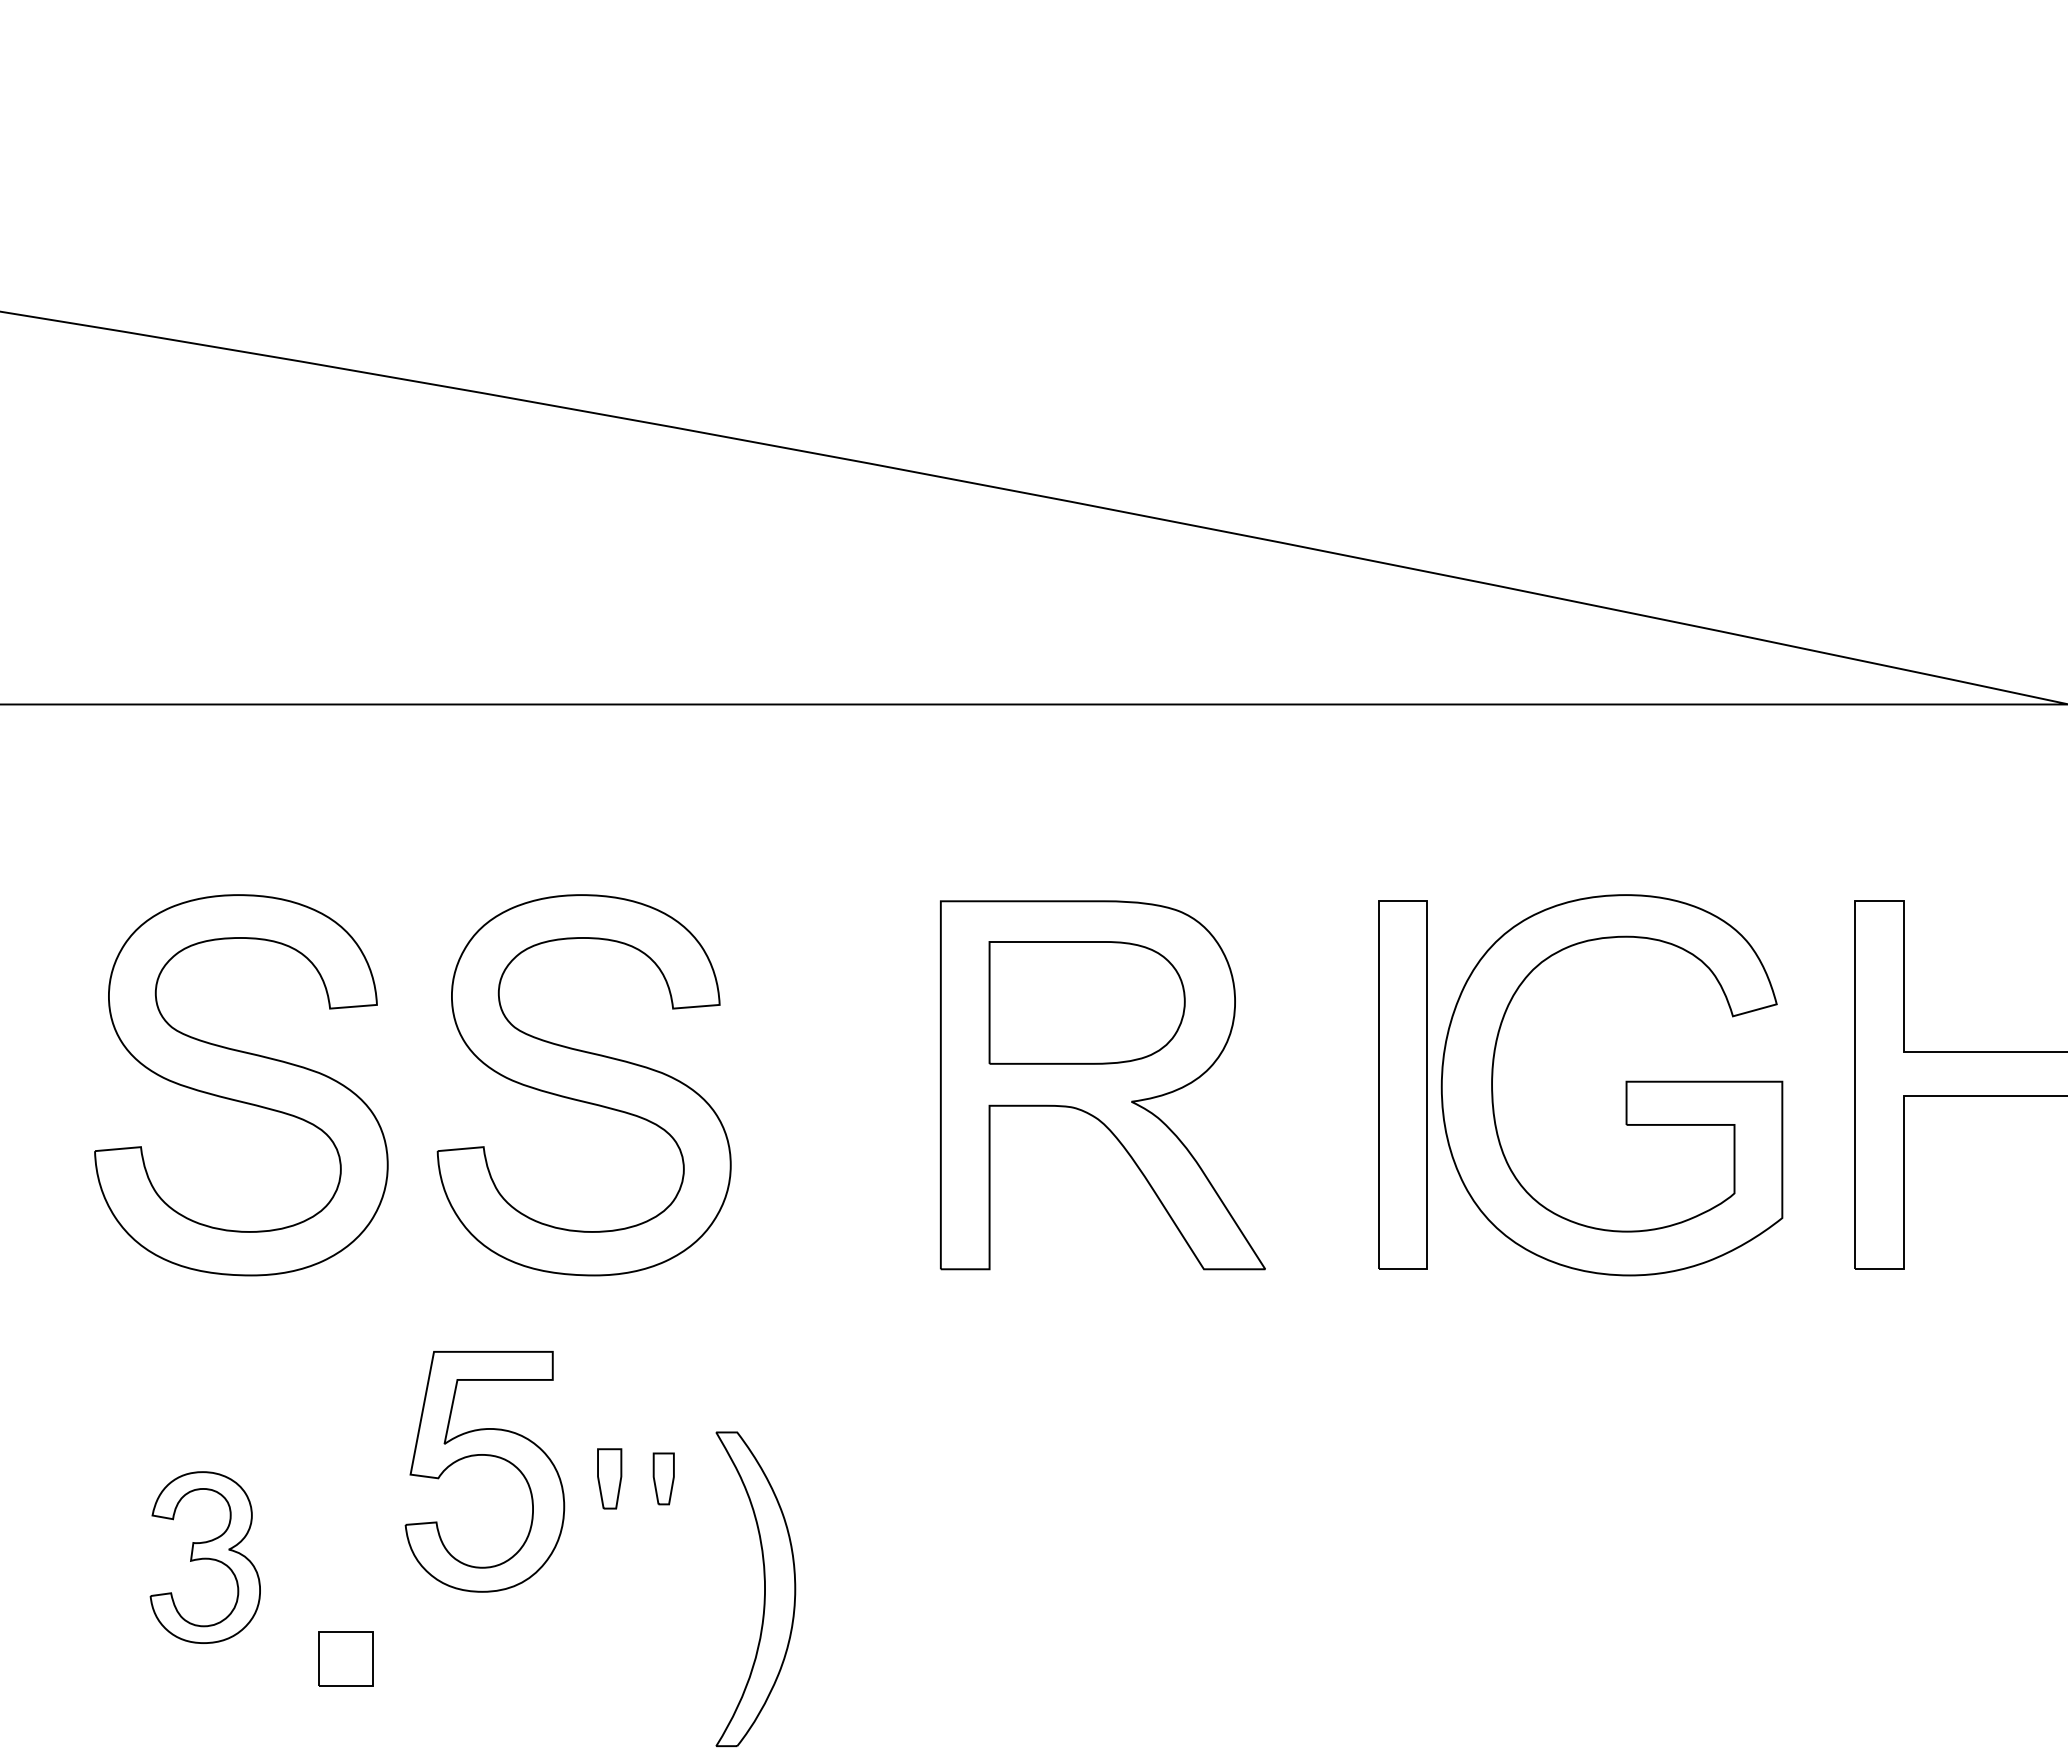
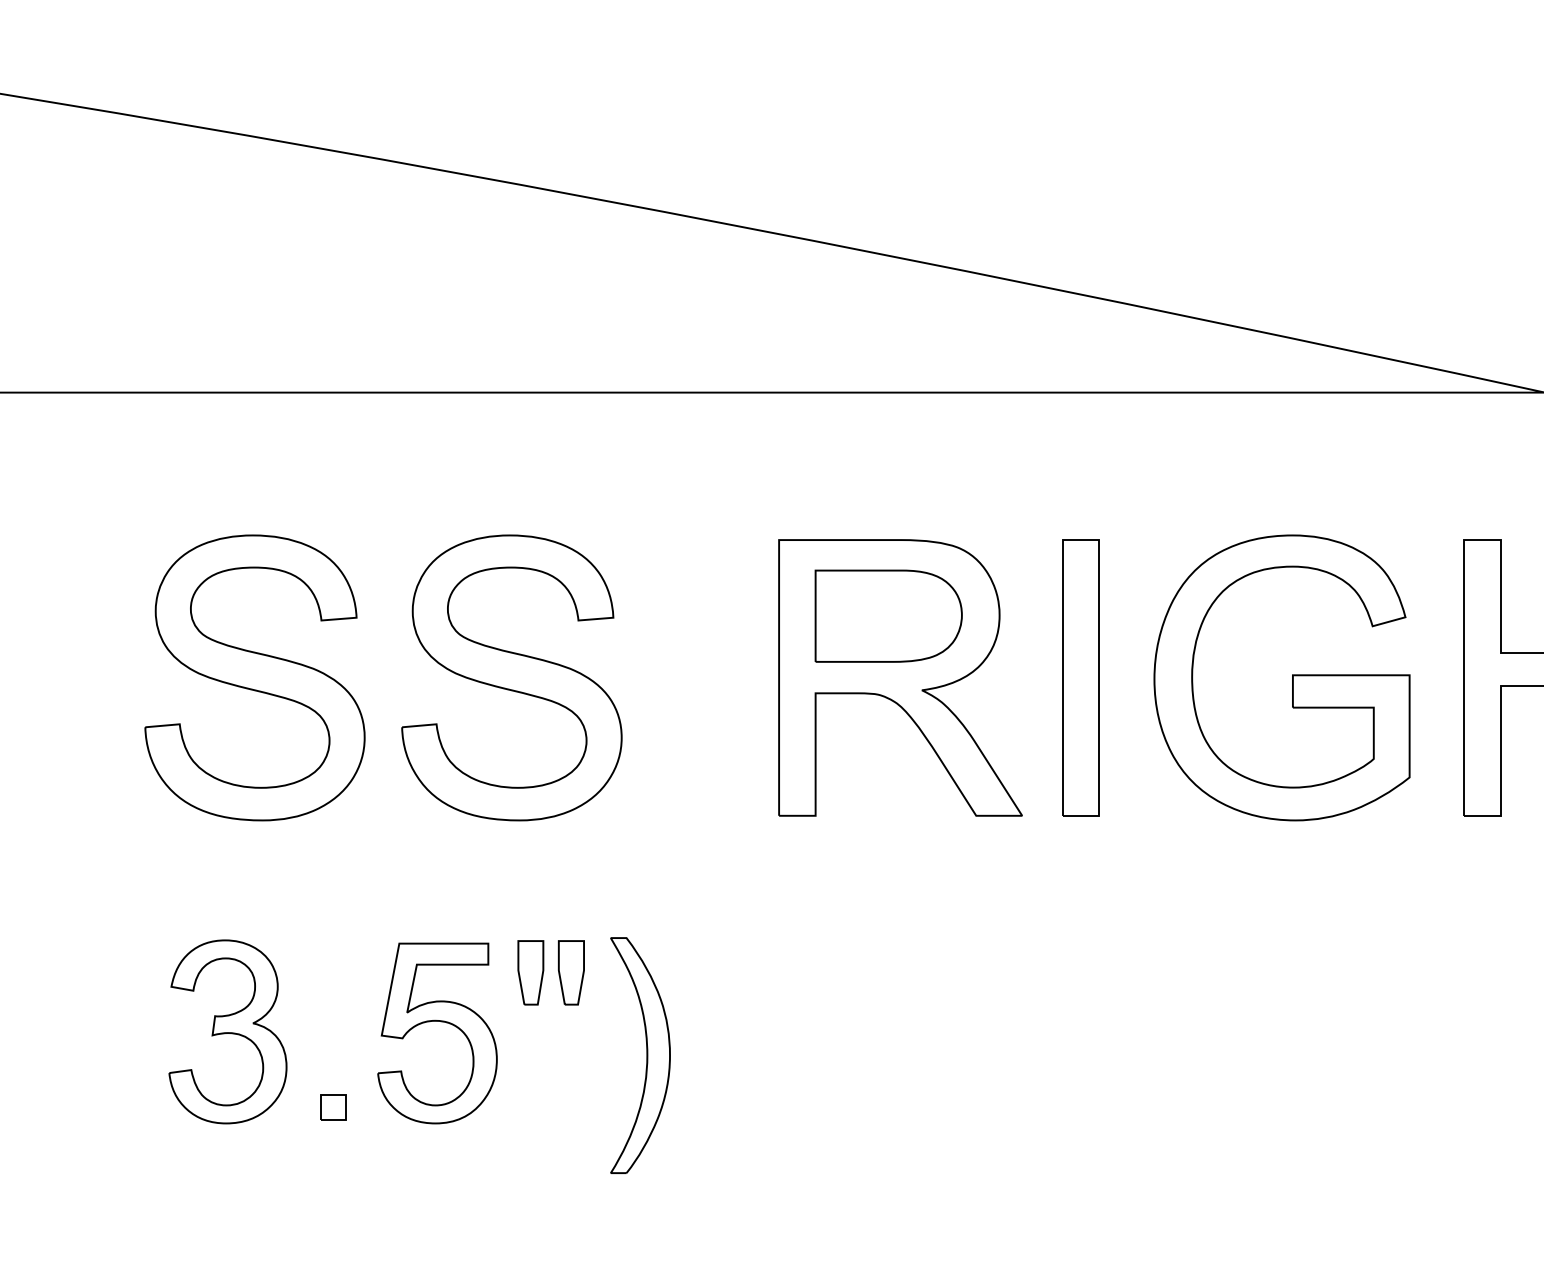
part: (1402, 1084) -> (1080, 677), moved
part: (488, 1456) -> (440, 1022), moved
part: (609, 1478) -> (530, 972), size x1.43
part: (663, 1478) -> (571, 972), size x1.67
part: (205, 1557) -> (228, 1031), size x1.43
part: (345, 1658) -> (333, 1107), size x0.62

